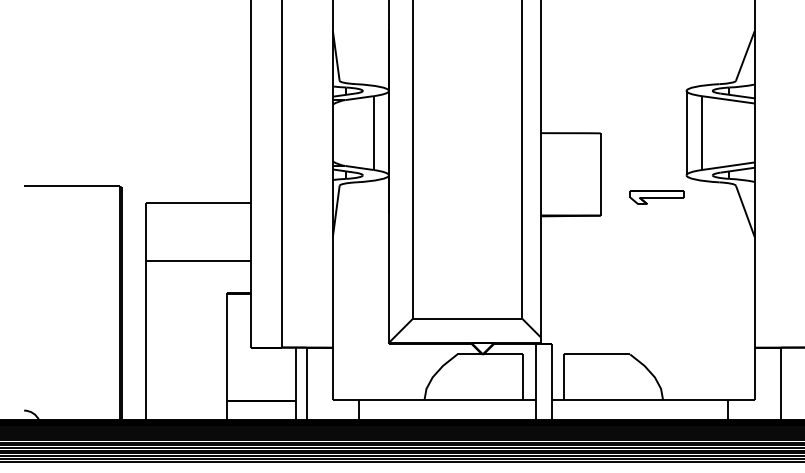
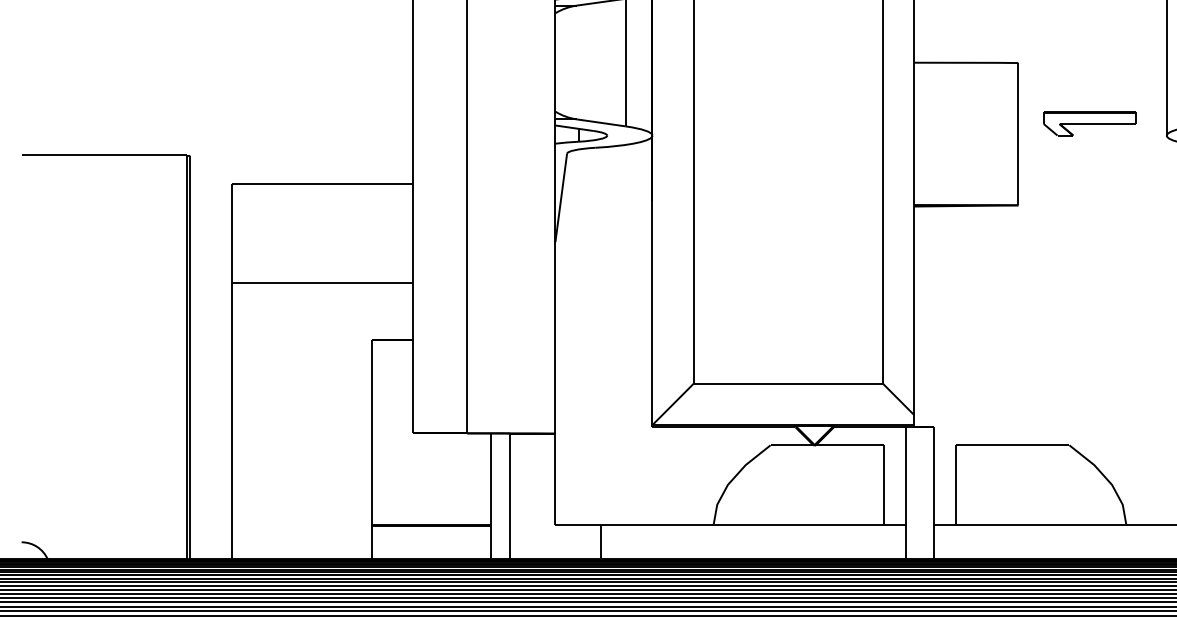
part: (656, 197) -> (1088, 123), moved

